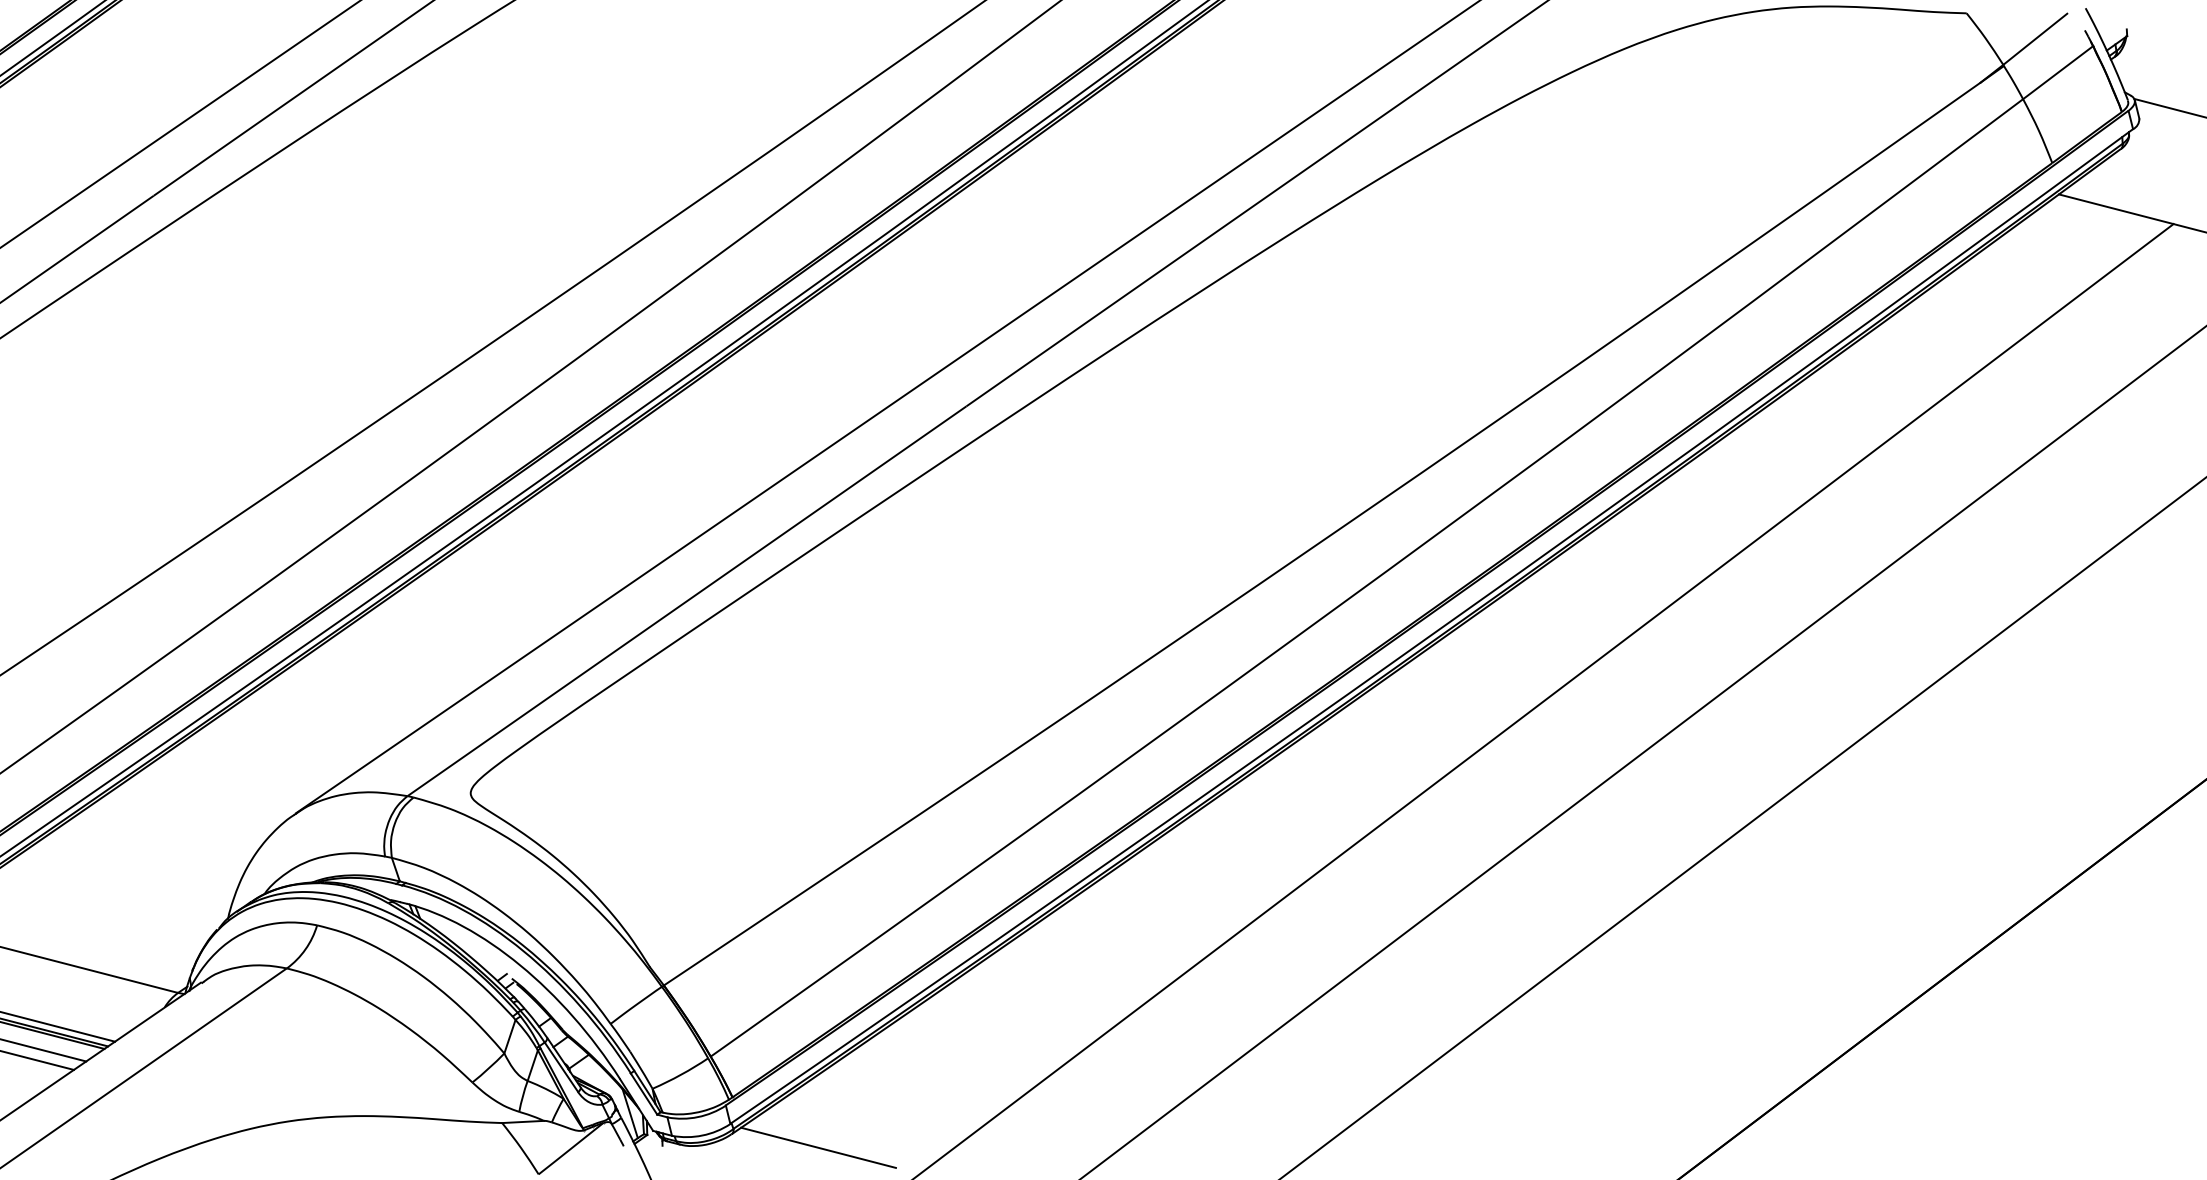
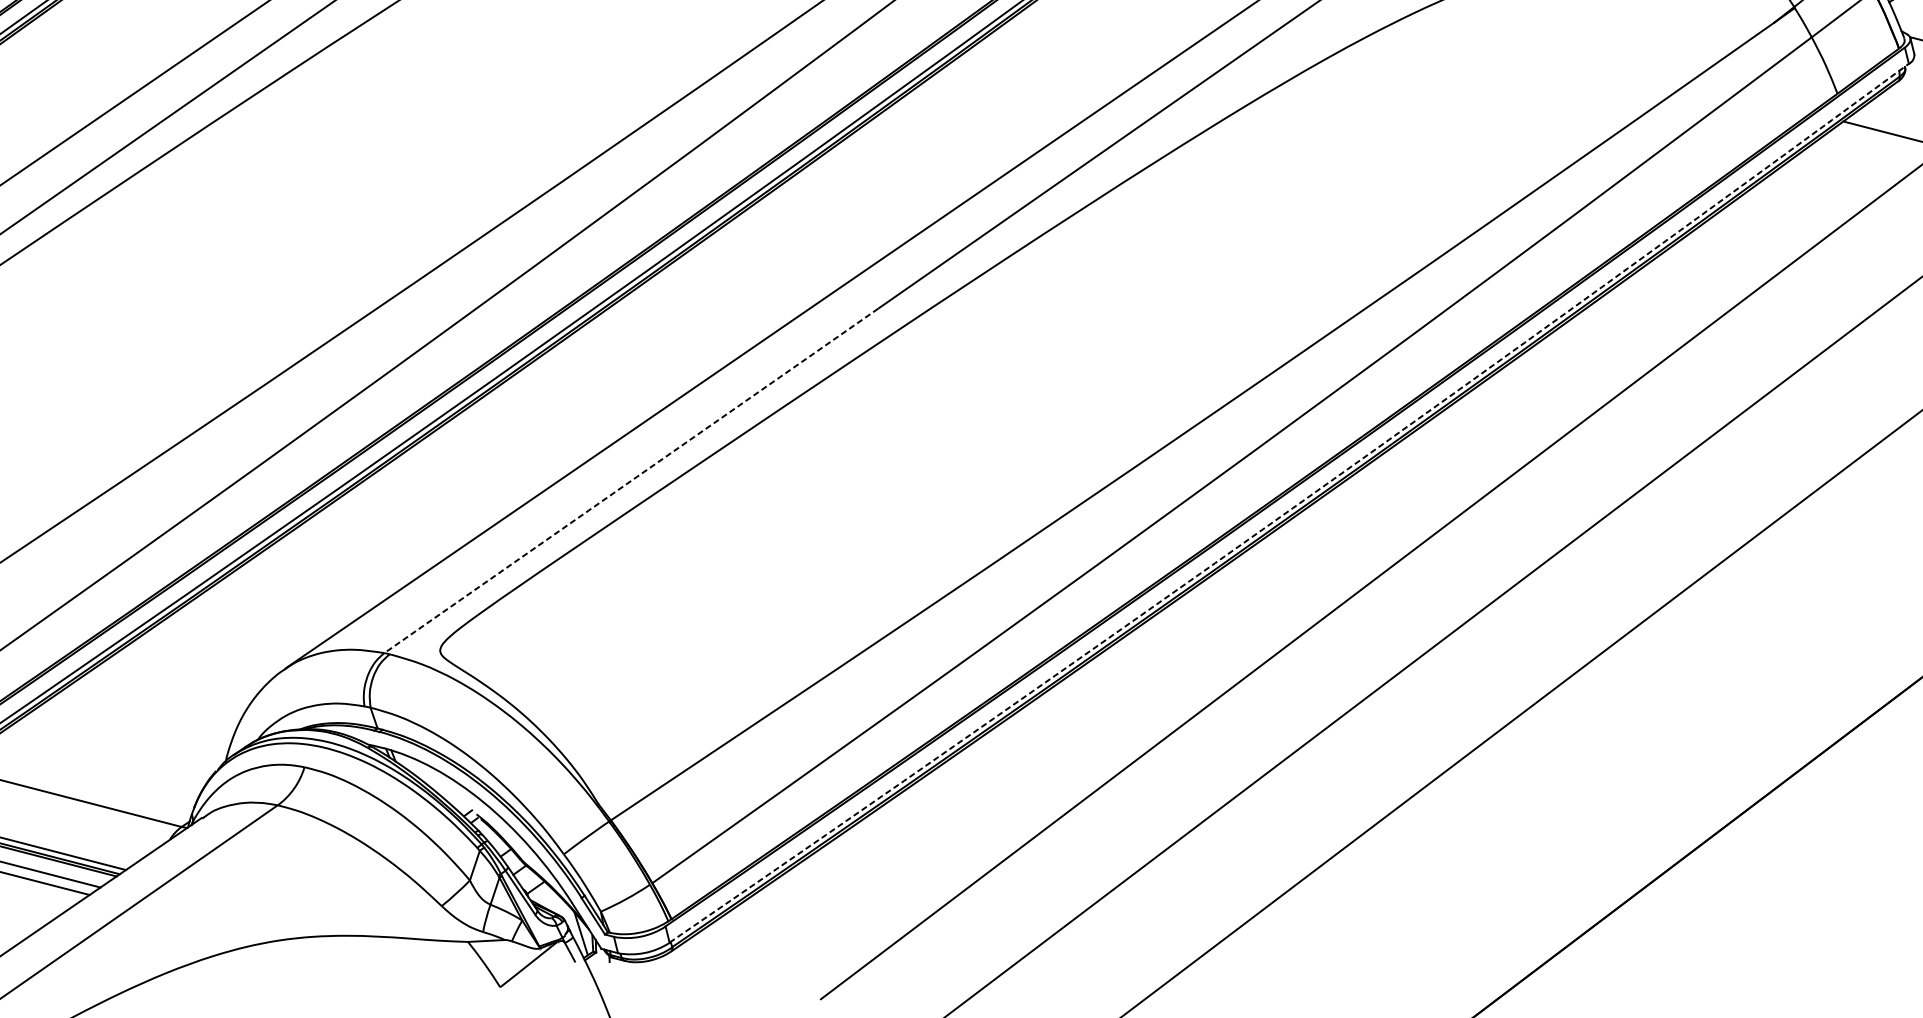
line: (686, 601) -> (630, 481), solid -> dashed
arc: (1435, 632) -> (1292, 508), solid -> dashed
line: (818, 1147) -> (747, 963), removed

